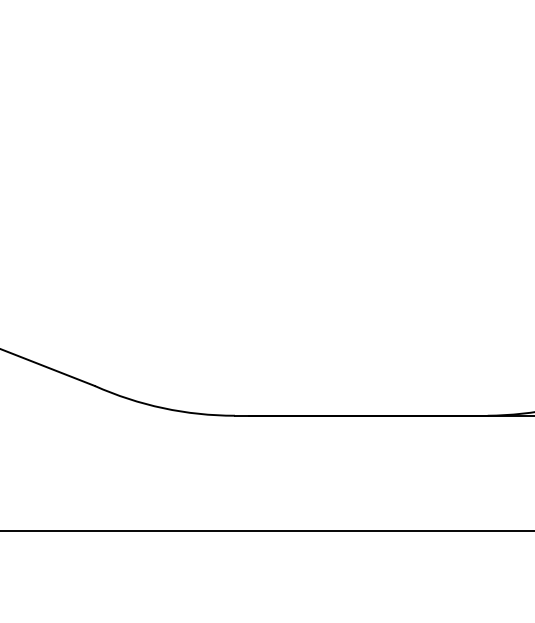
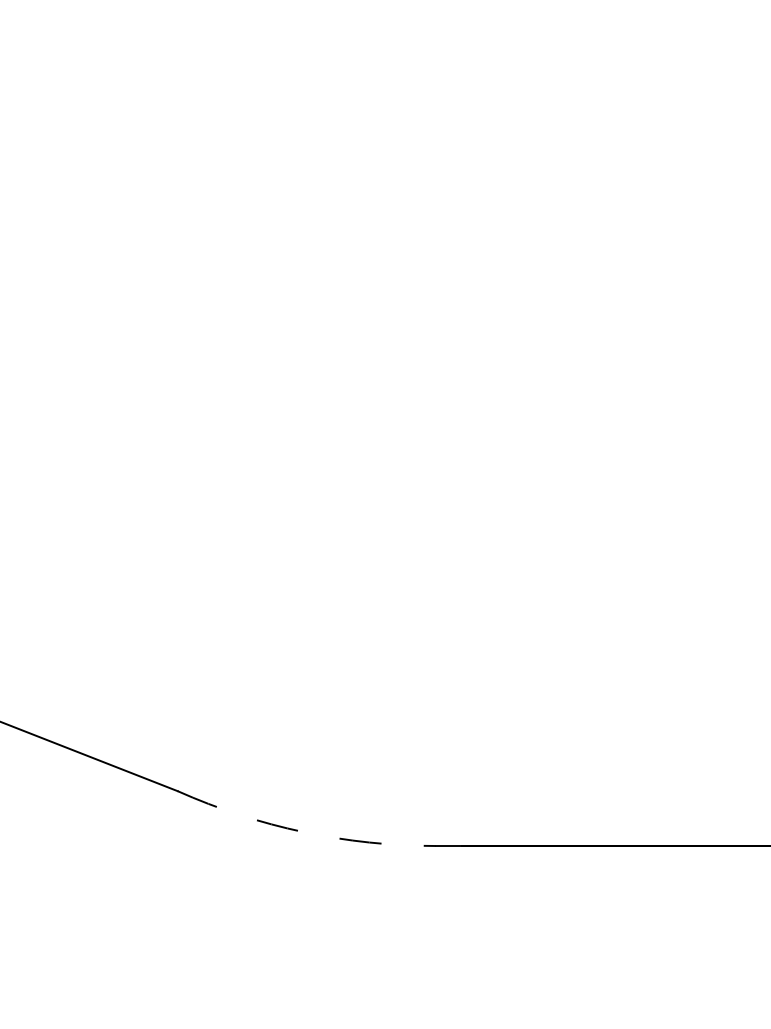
arc: (163, 408) -> (304, 832), solid -> dashed

